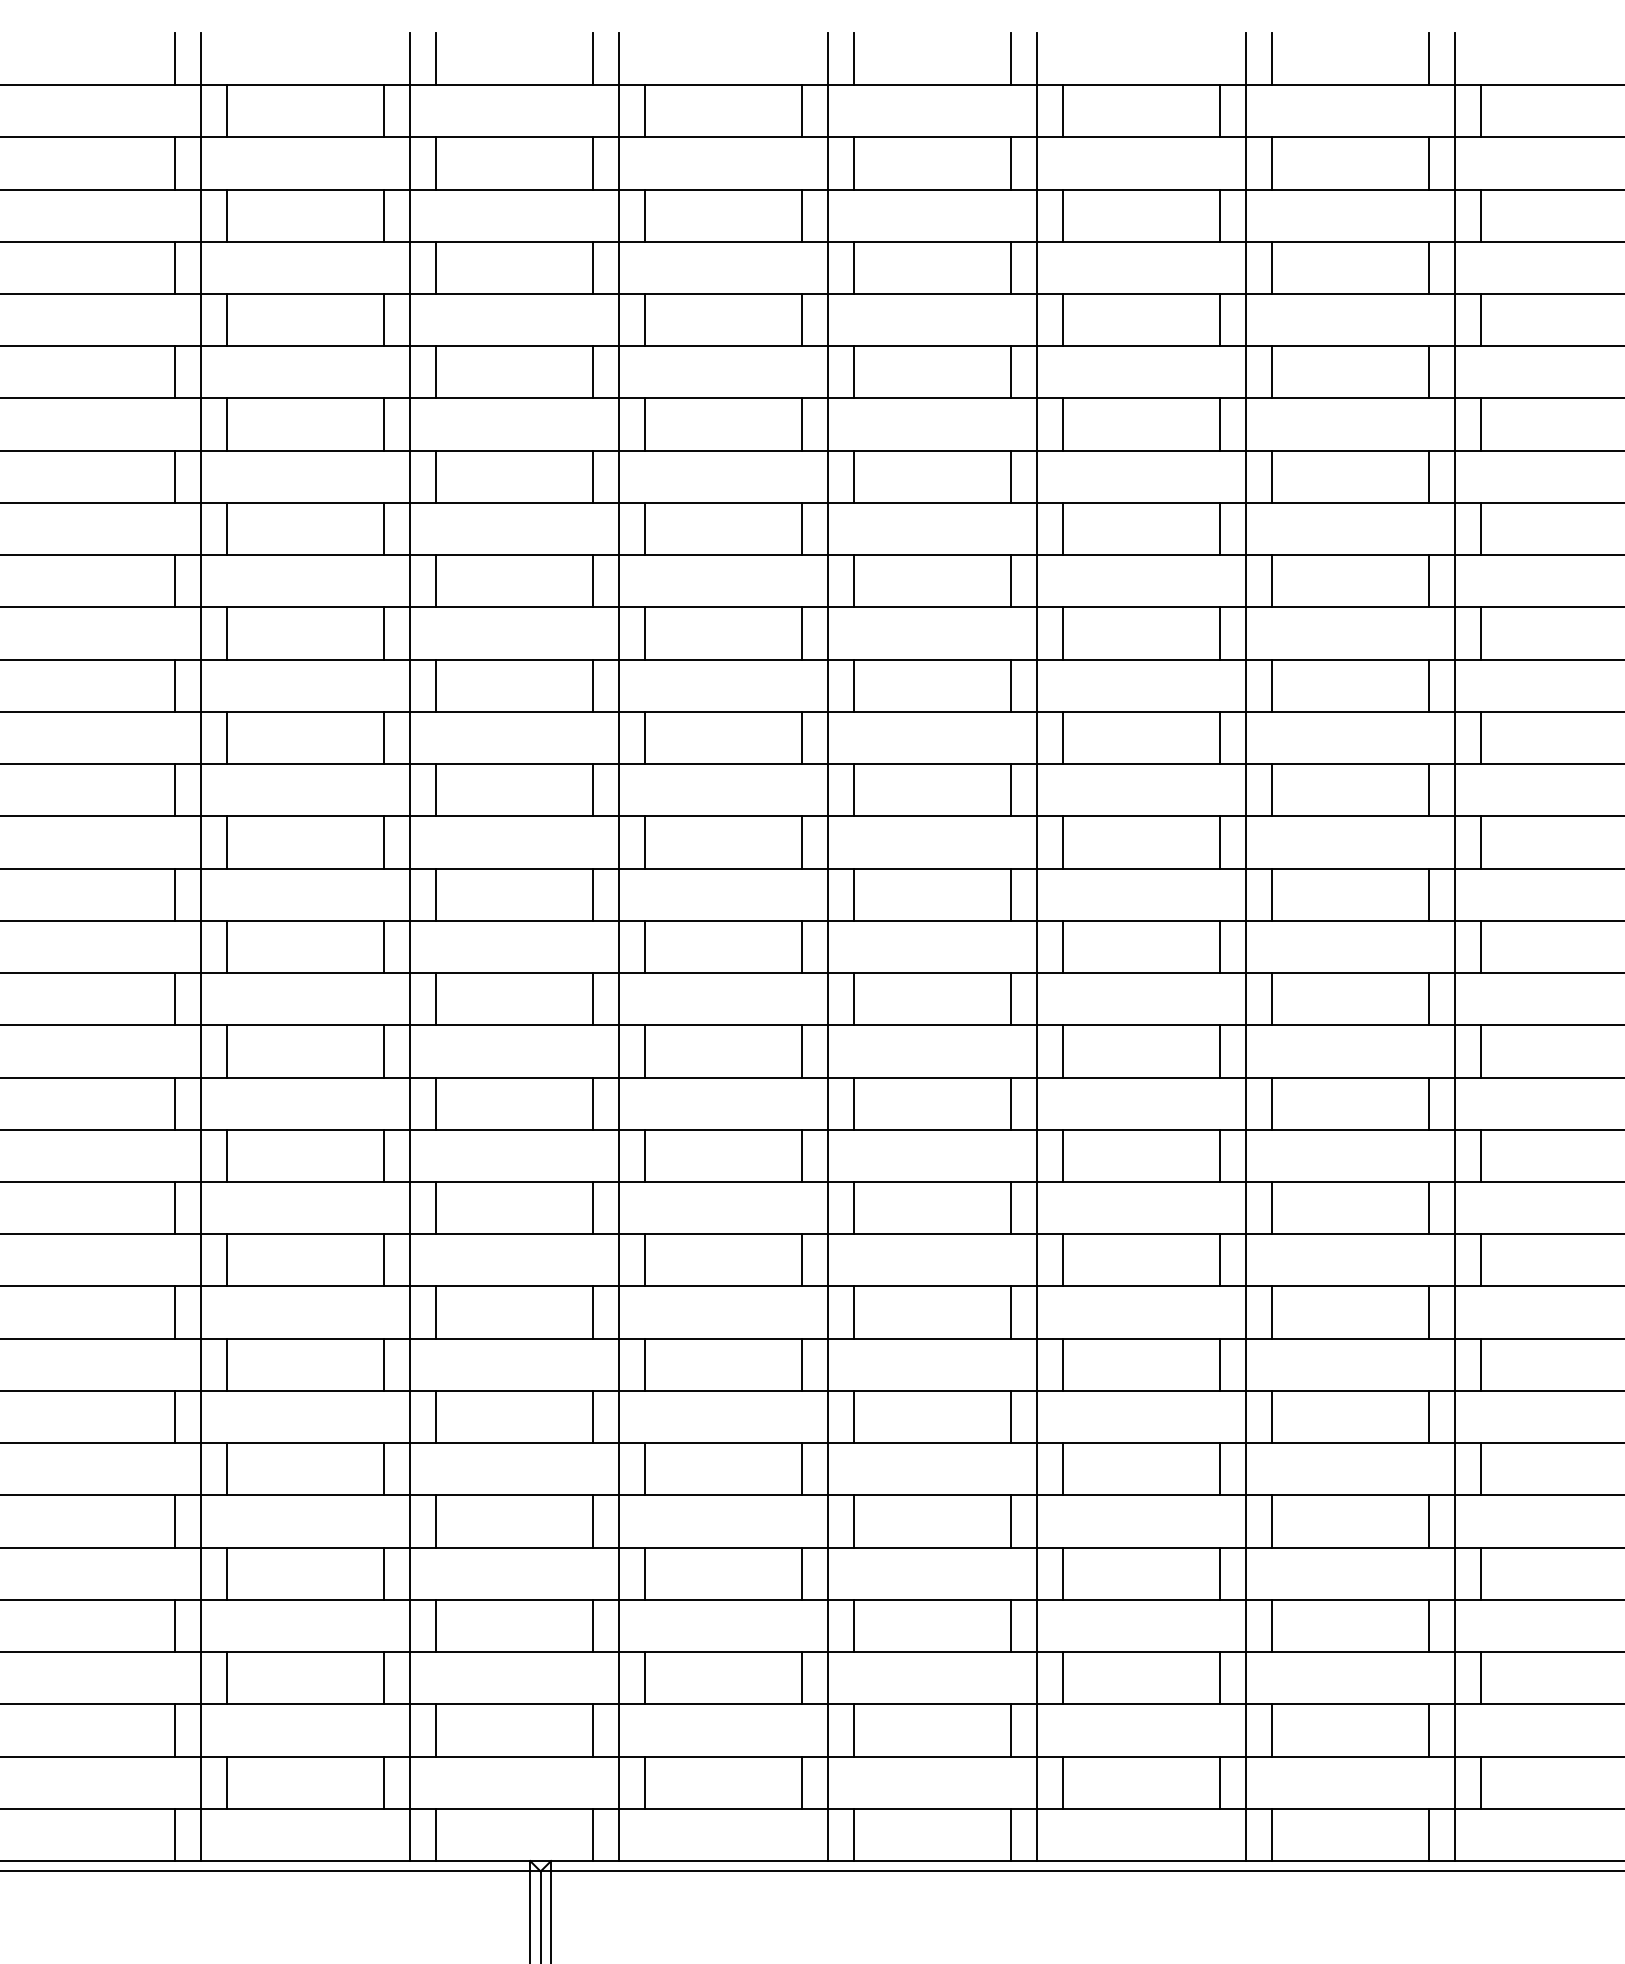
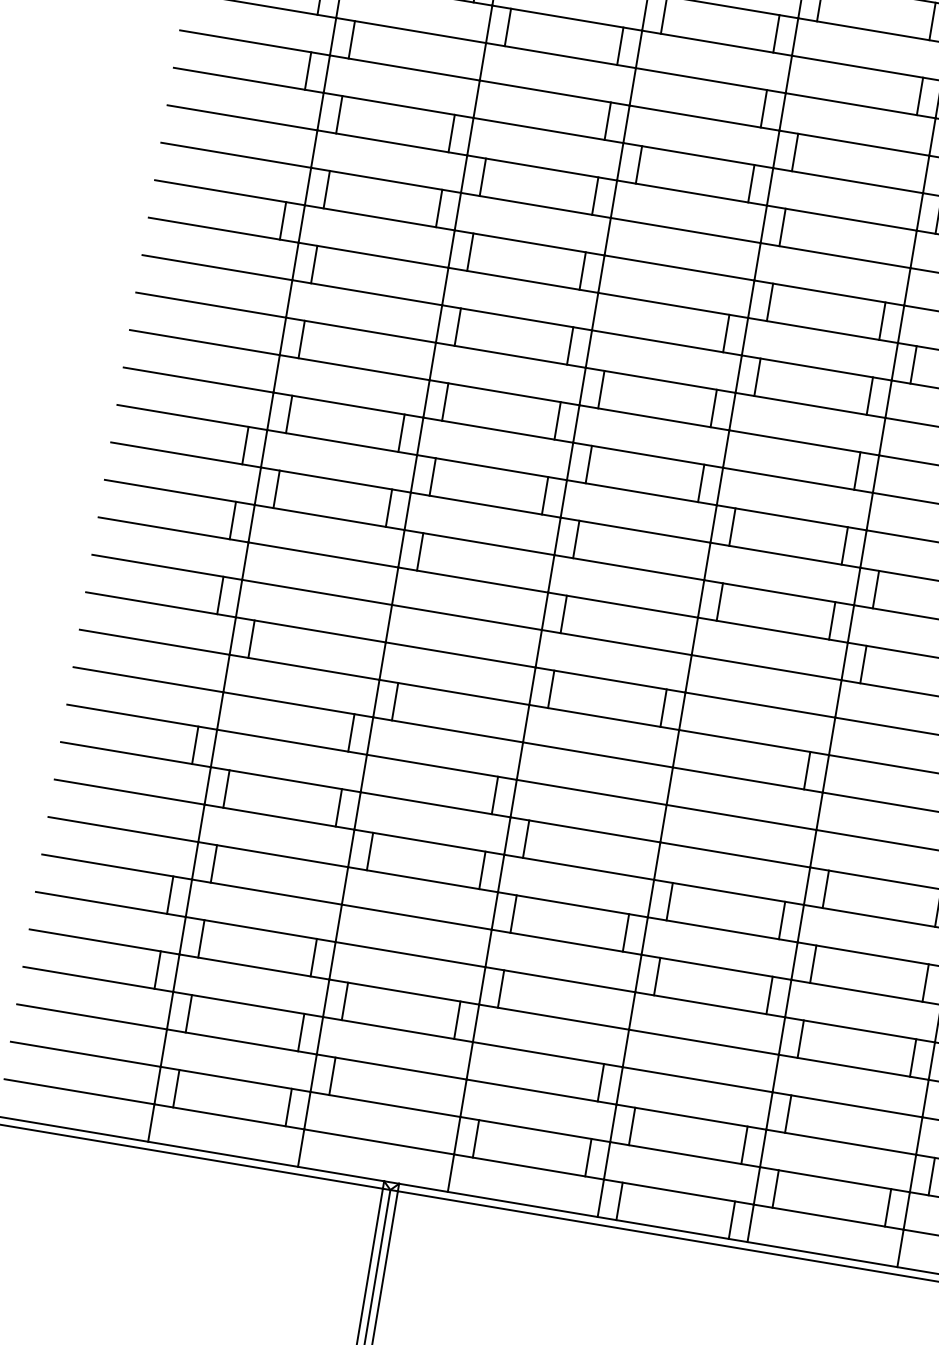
line: (854, 267) -> (807, 77), removed
line: (383, 319) -> (463, 58), removed
line: (645, 319) -> (651, 89), removed
line: (436, 372) -> (495, 102), removed
line: (1010, 372) -> (907, 171), removed
line: (175, 476) -> (295, 145), removed
line: (1010, 476) -> (894, 246), removed
line: (645, 528) -> (626, 239), removed
line: (801, 528) -> (738, 258), removed
line: (1063, 528) -> (926, 289), removed
line: (383, 633) -> (426, 283), removed
line: (645, 633) -> (614, 314), removed
line: (175, 685) -> (270, 295), removed
line: (383, 737) -> (413, 357), removed
line: (1063, 737) -> (901, 439), removed
line: (175, 790) -> (258, 370), removed
line: (854, 790) -> (745, 452), removed
line: (1063, 842) -> (888, 514), removed
line: (801, 946) -> (688, 557), removed
line: (592, 999) -> (532, 570), removed
line: (227, 1051) -> (264, 564), removed
line: (383, 1051) -> (376, 583), removed
line: (801, 1051) -> (675, 633), removed
line: (436, 1103) -> (407, 626), removed
line: (592, 1103) -> (519, 645), removed
line: (854, 1103) -> (707, 676), removed
line: (1010, 1103) -> (819, 695), removed
line: (383, 1155) -> (363, 657), removed
line: (1063, 1155) -> (851, 739), removed
line: (175, 1207) -> (208, 670), removed
line: (592, 1207) -> (507, 720), removed
line: (854, 1207) -> (695, 751), removed
line: (227, 1260) -> (239, 714), removed
line: (645, 1260) -> (538, 764), removed
line: (801, 1260) -> (650, 783), removed
line: (1063, 1260) -> (838, 814), removed
line: (436, 1312) -> (382, 776), removed
line: (854, 1312) -> (682, 826), removed
line: (1010, 1312) -> (794, 845), removed
line: (801, 1364) -> (638, 857), removed
line: (175, 1416) -> (183, 819), removed
line: (383, 1469) -> (325, 882), removed
line: (436, 1521) -> (357, 926), removed
line: (592, 1521) -> (469, 945), removed
line: (801, 1573) -> (613, 1007), removed
line: (854, 1625) -> (644, 1051), removed
line: (1010, 1625) -> (756, 1069), removed
line: (645, 1678) -> (488, 1064), removed
line: (1219, 1678) -> (900, 1133), removed
line: (175, 1730) -> (145, 1045), removed
line: (592, 1730) -> (444, 1095), removed
line: (175, 1834) -> (132, 1119), removed
line: (436, 1834) -> (320, 1150), removed
line: (592, 1834) -> (432, 1169), removed
line: (1271, 1834) -> (918, 1251), removed

